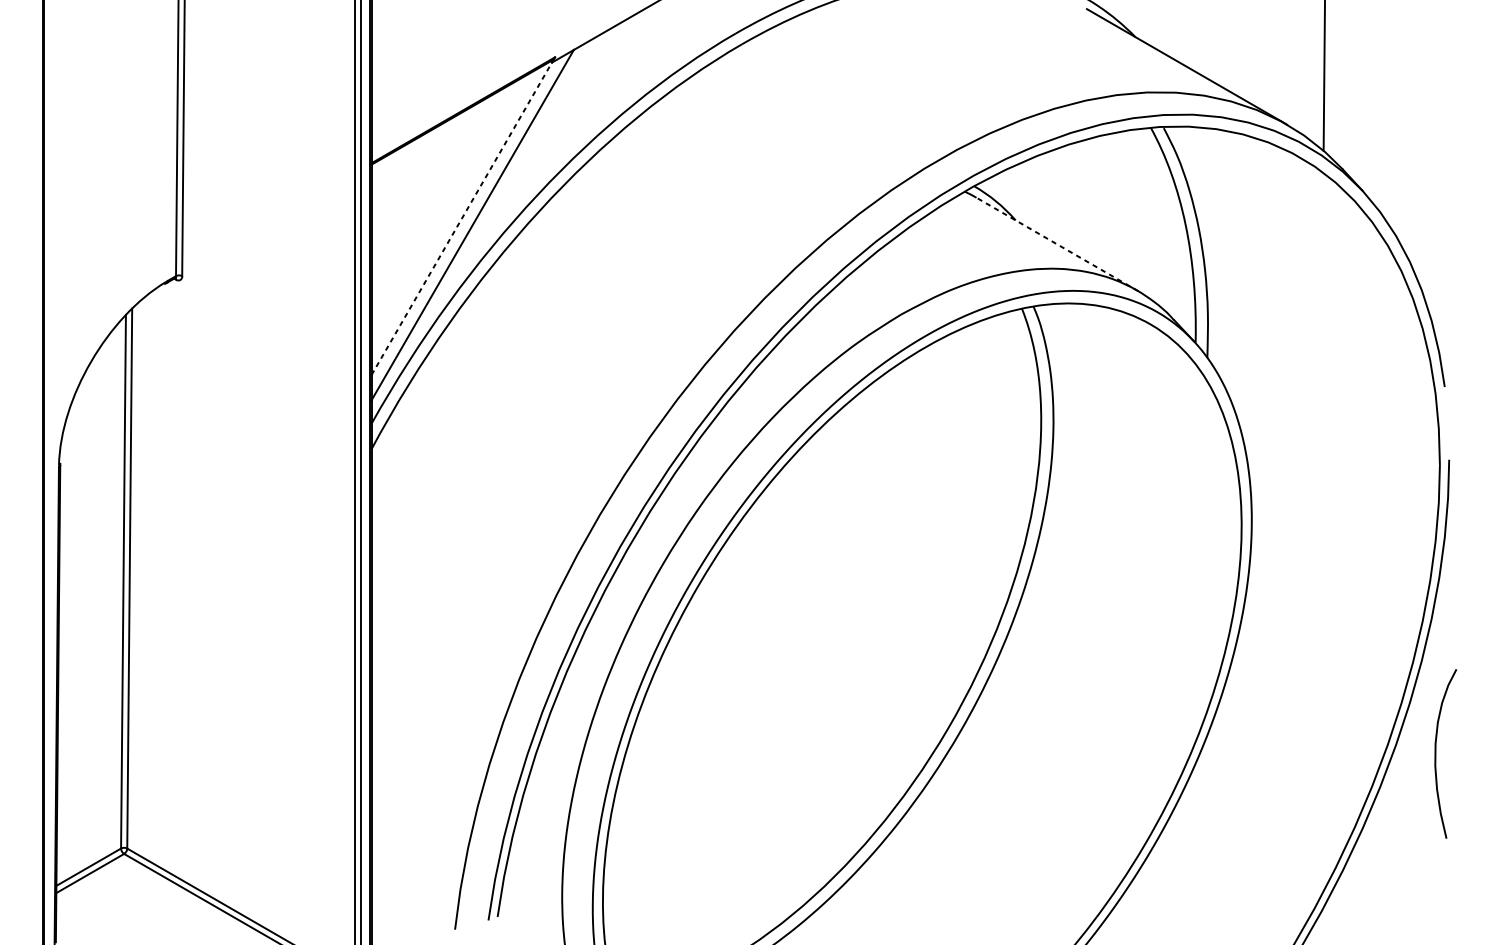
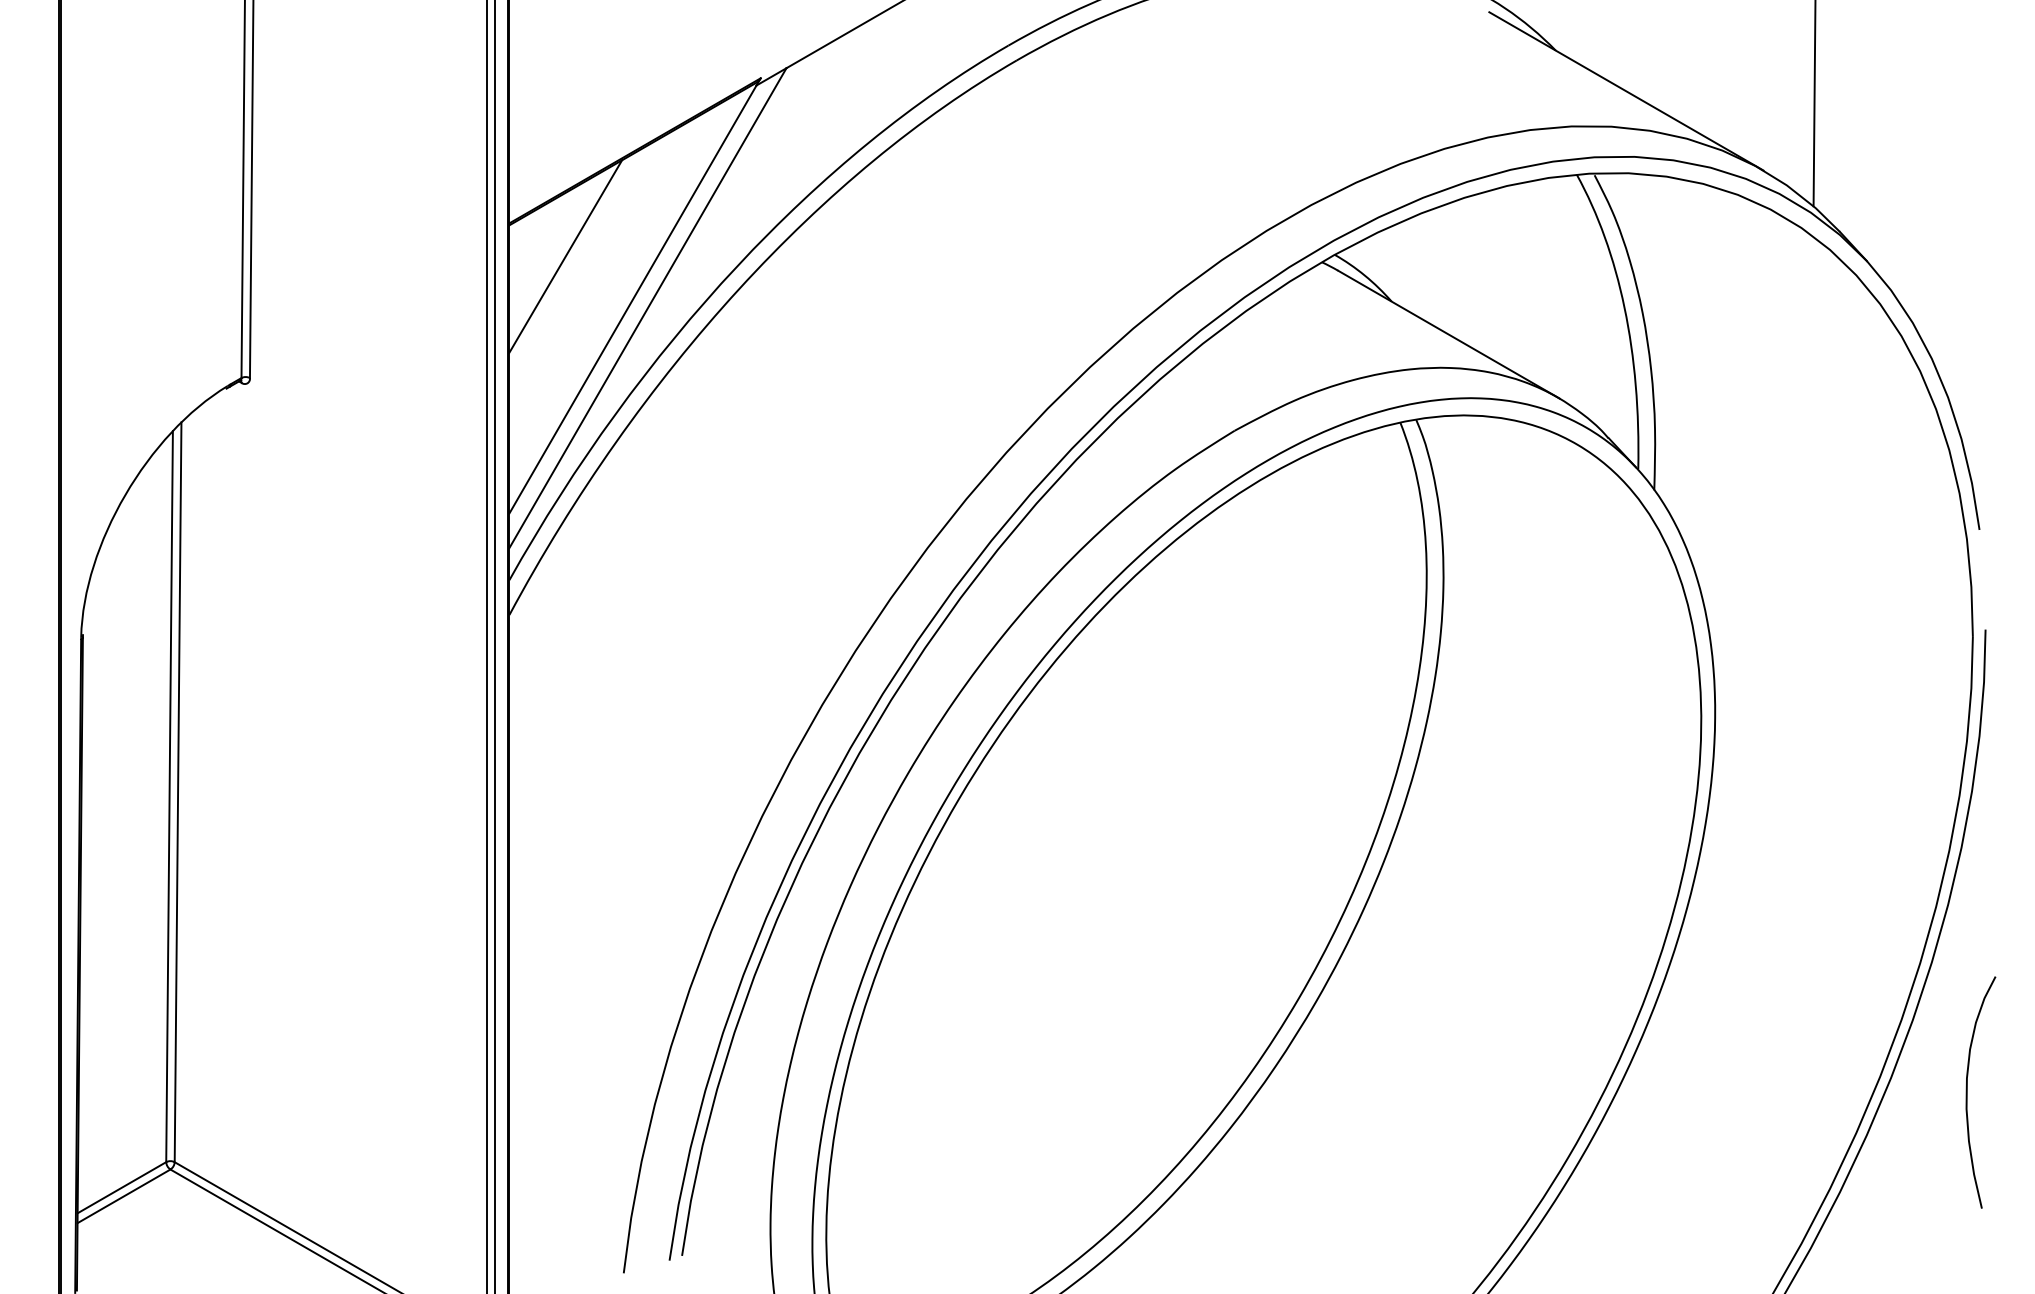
line: (412, 187) -> (565, 256), added
line: (462, 218) -> (633, 299), dashed -> solid
line: (1057, 244) -> (1448, 334), dashed -> solid
curve: (1436, 753) -> (1967, 1092), moved

